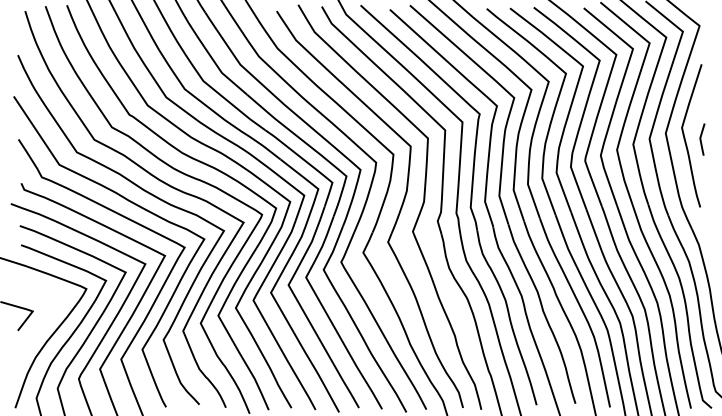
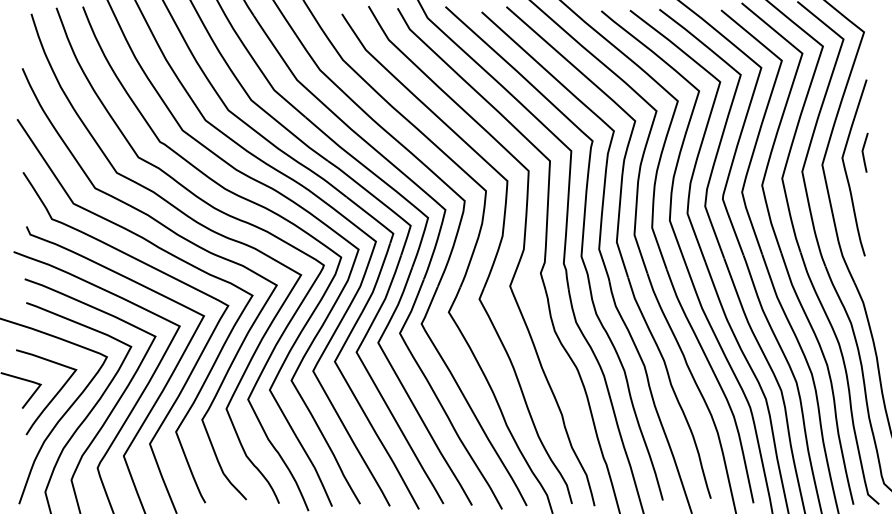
line: (701, 139) -> (863, 152), moved
curve: (42, 321) -> (52, 397), added

